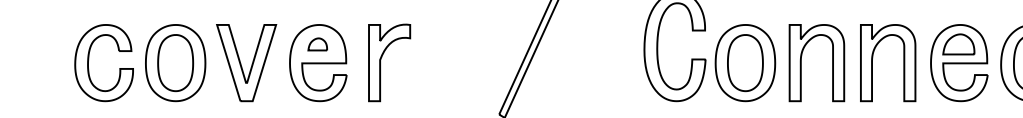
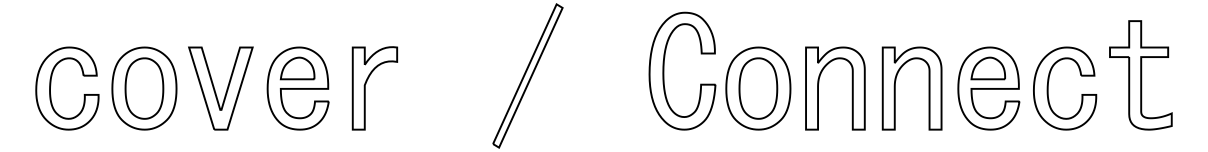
part: (317, 44) -> (297, 68), size x1.67

